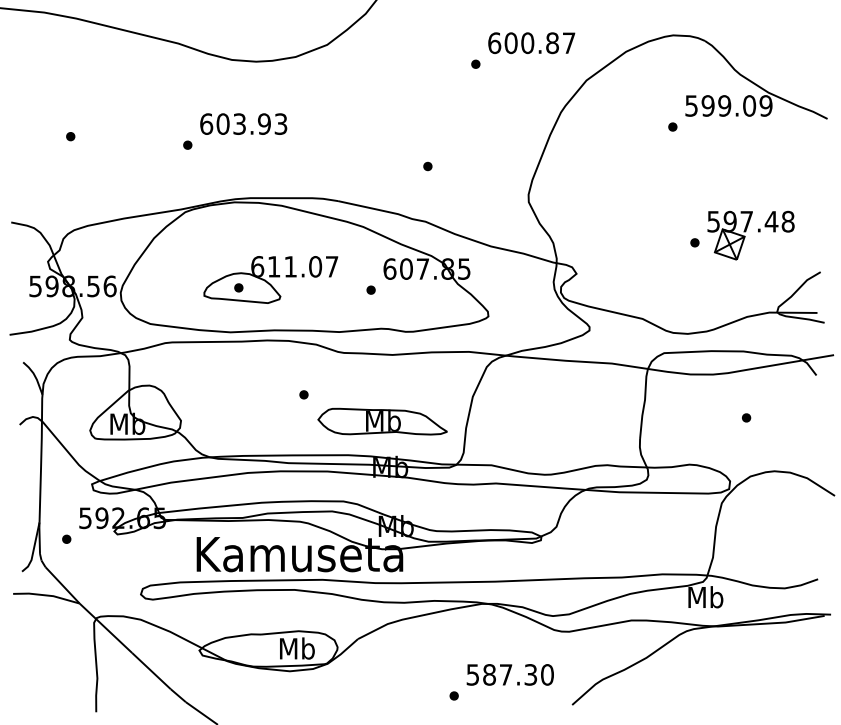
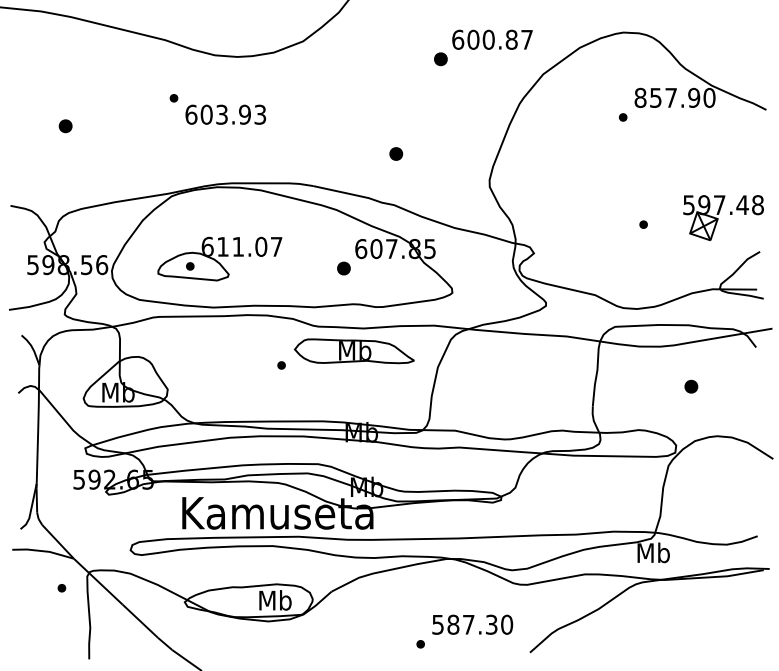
part: (475, 64) -> (440, 59), size x1.6
text: (728, 105) -> (674, 97), 599.09 -> 857.90
part: (70, 136) -> (65, 126), size x1.6
part: (187, 145) -> (173, 98), moved
part: (428, 165) -> (396, 153), size x1.6
part: (750, 235) -> (723, 217), moved
part: (270, 279) -> (219, 258), moved
part: (370, 290) -> (343, 268), size x1.6
part: (746, 417) -> (691, 386), size x1.6
part: (382, 421) -> (354, 351), moved
part: (66, 539) -> (61, 588), moved

